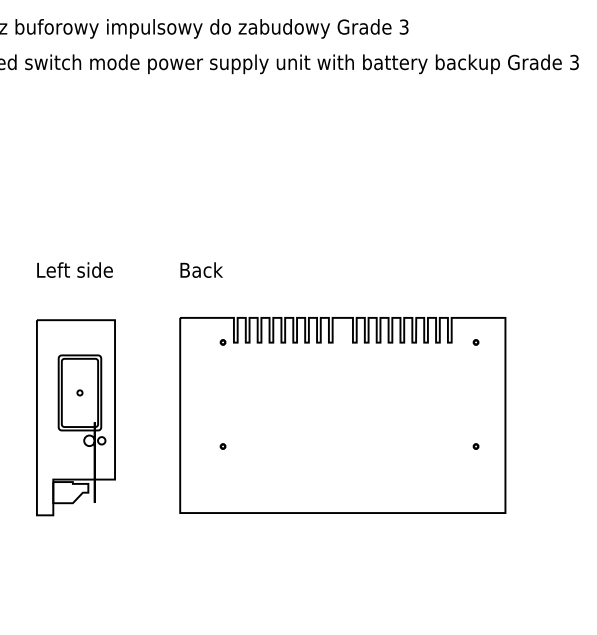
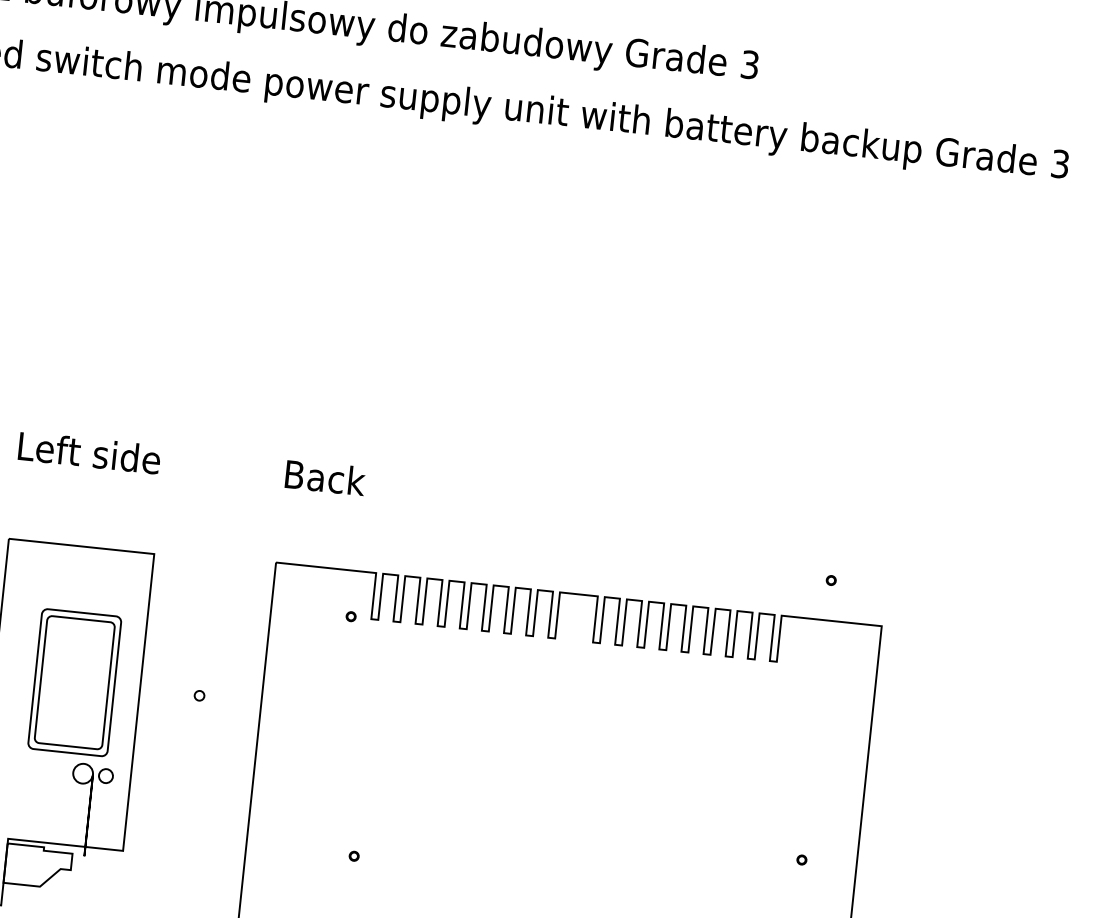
part: (475, 342) -> (830, 580), moved
part: (79, 392) -> (198, 694), moved
part: (222, 446) -> (353, 856), moved

